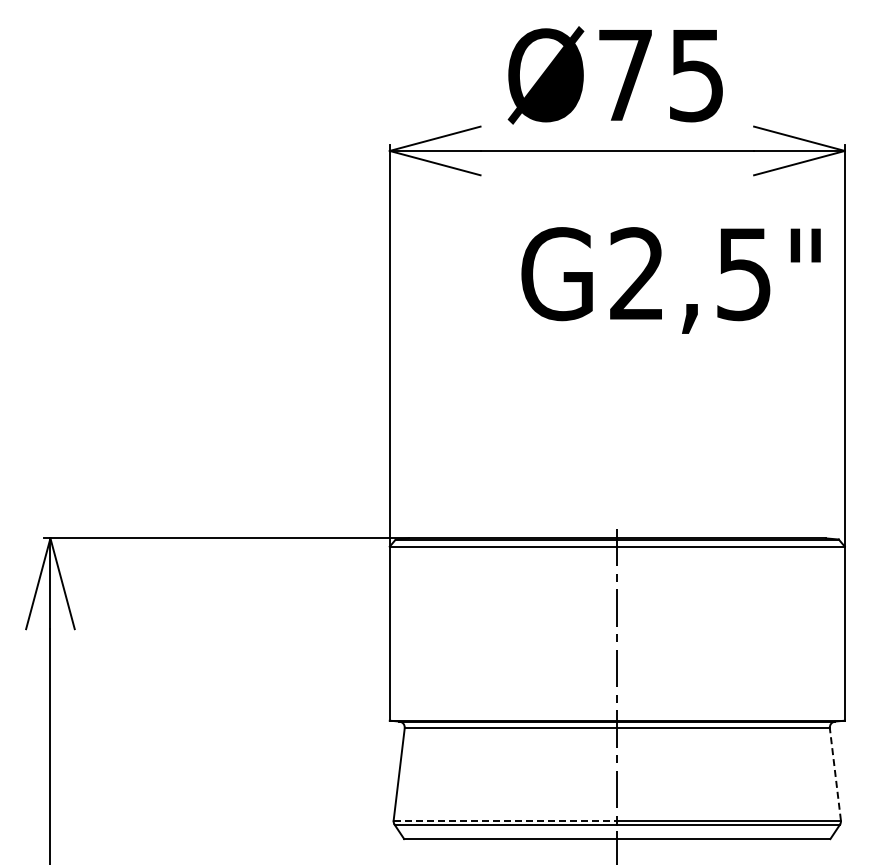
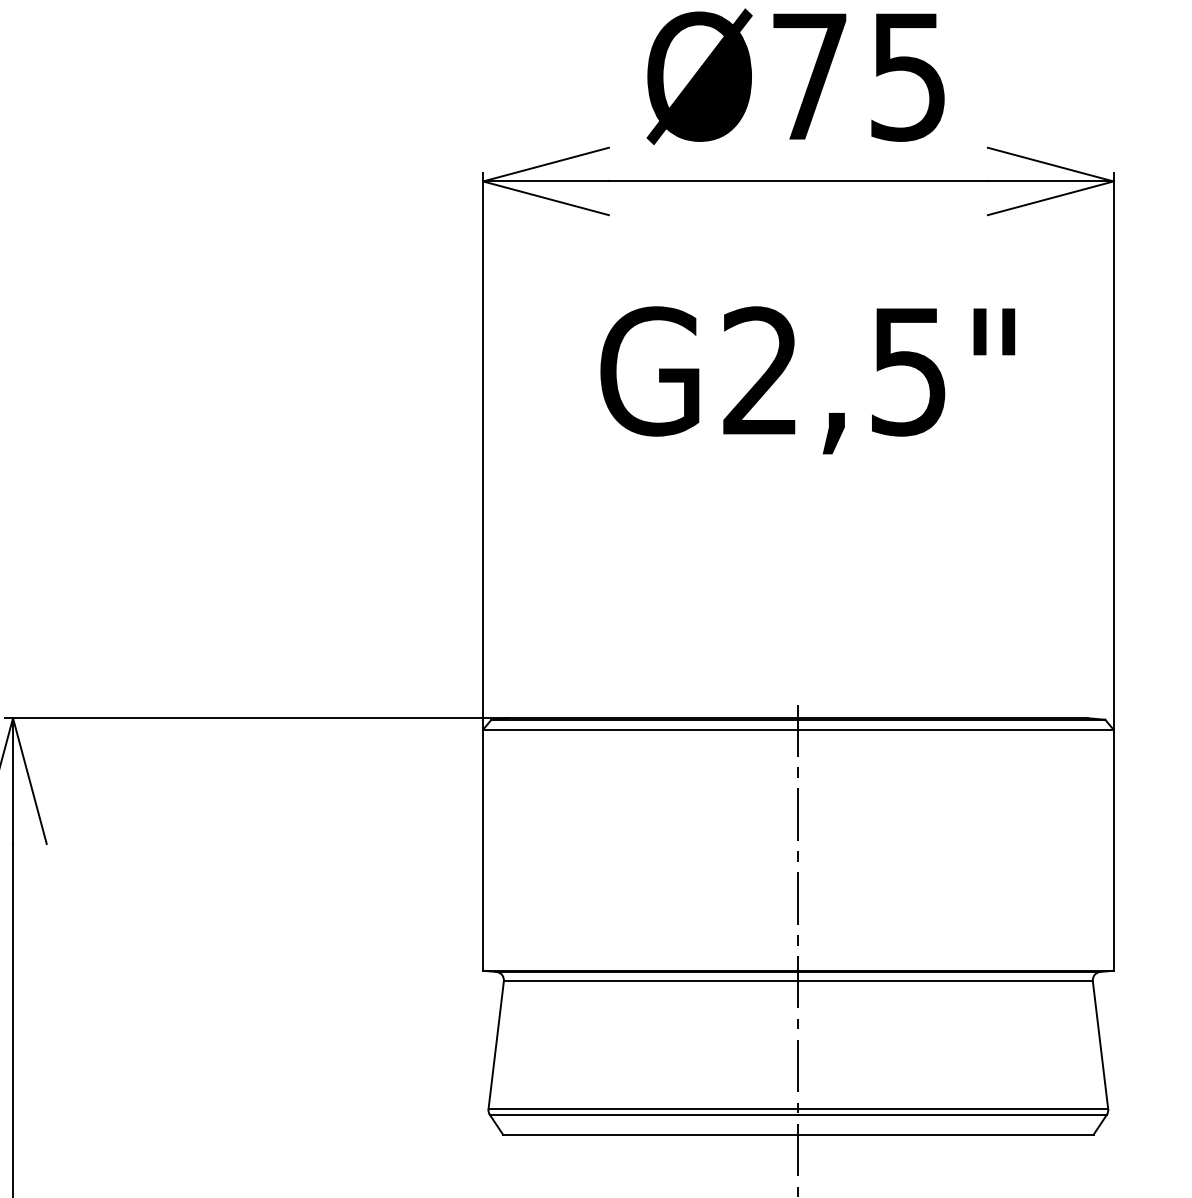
text: (670, 280) -> (806, 380), moved
line: (835, 774) -> (1100, 1045), dashed -> solid
line: (505, 820) -> (643, 1109), dashed -> solid

